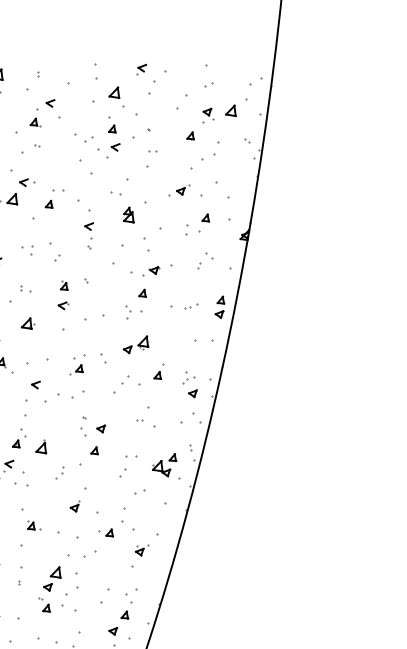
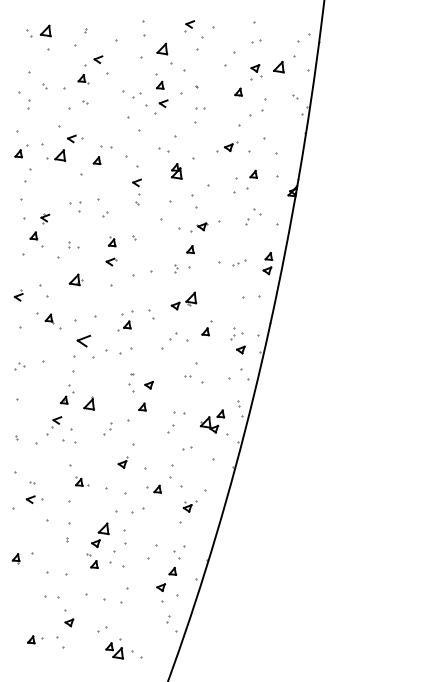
part: (186, 229) -> (234, 185), size x1.6
part: (128, 312) -> (176, 268), size x0.6
part: (35, 385) -> (83, 341), size x1.6

